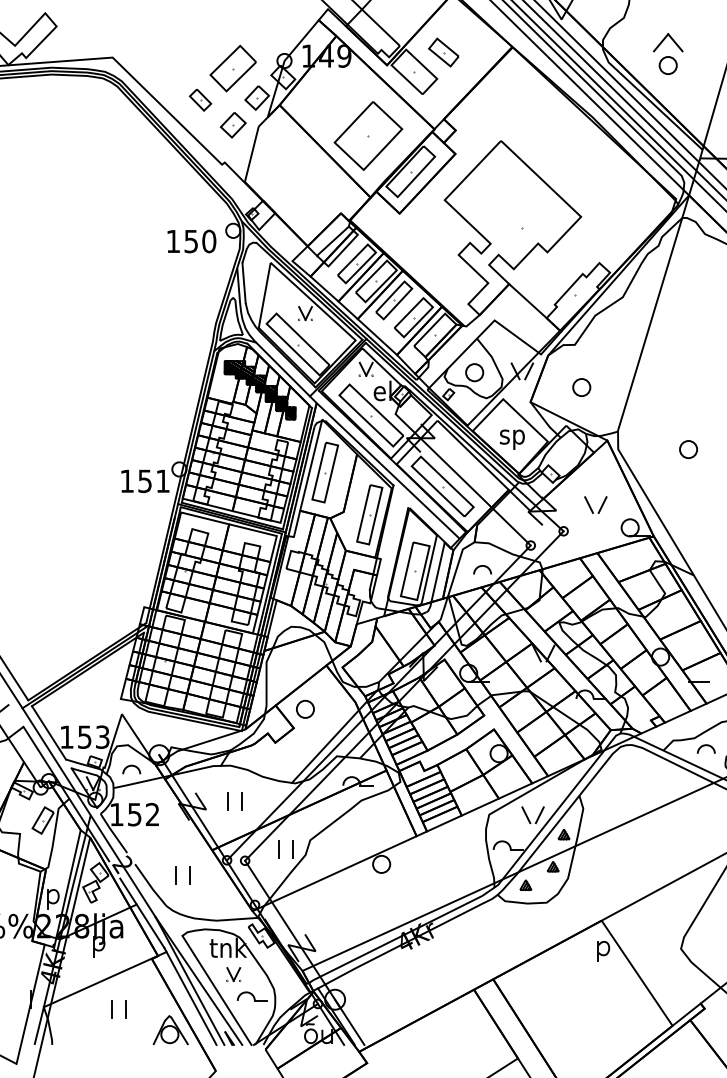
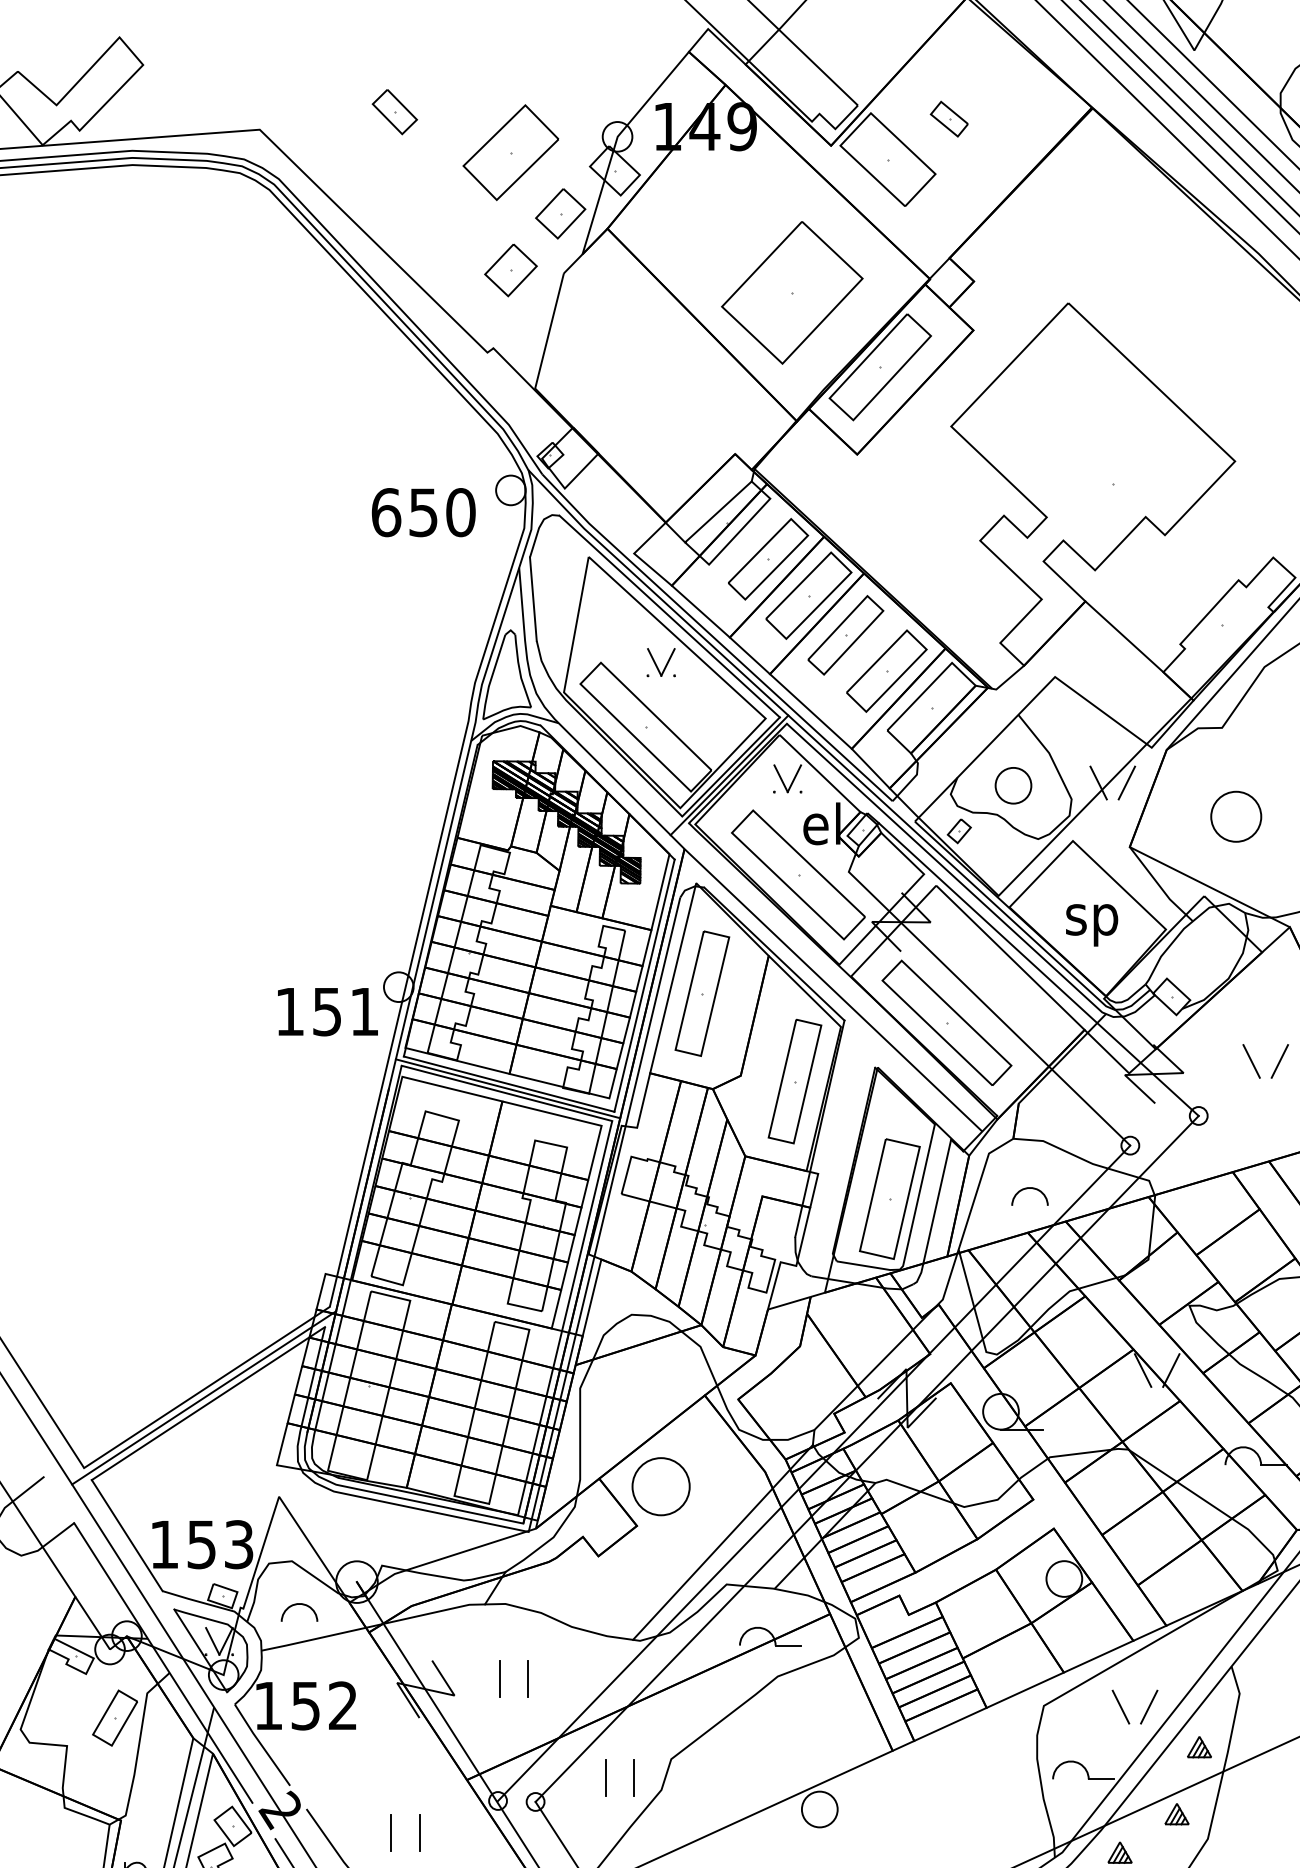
part: (443, 52) -> (948, 119), size x0.6
part: (200, 100) -> (394, 112), moved
text: (173, 241) -> (386, 512), 150 -> 650
circle: (581, 387) -> (1235, 816), size x1.4
circle: (305, 708) -> (661, 1484), size x1.6

